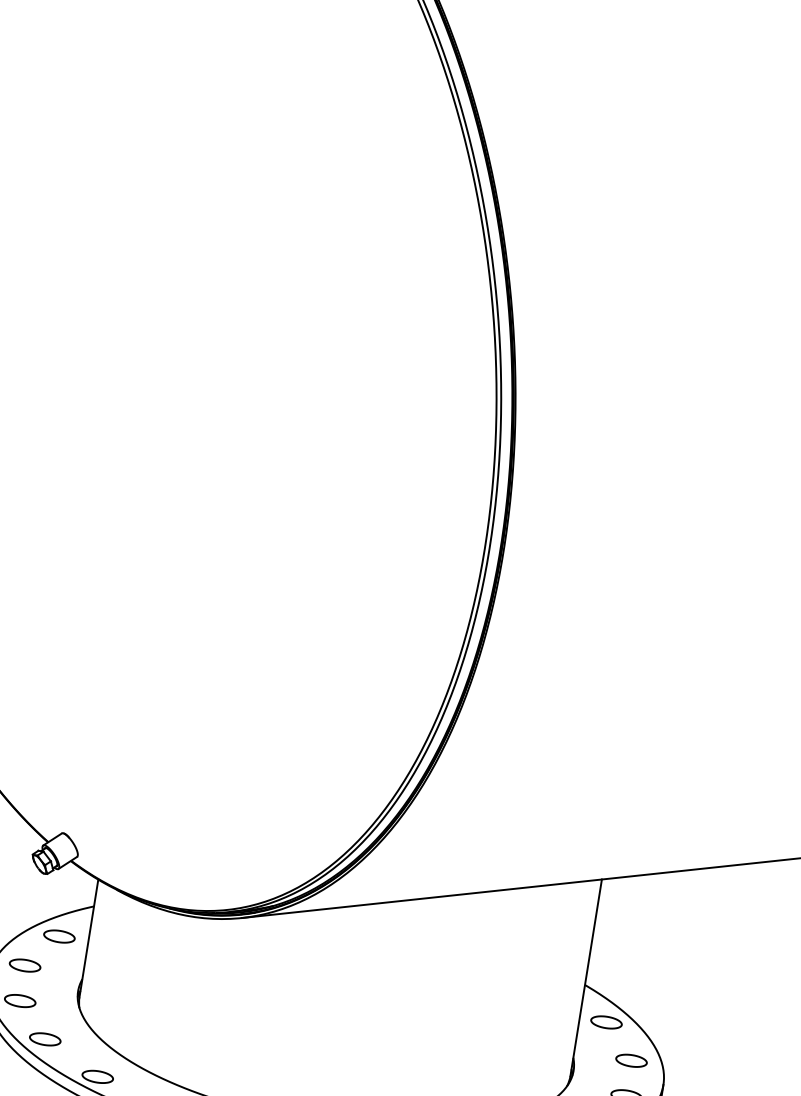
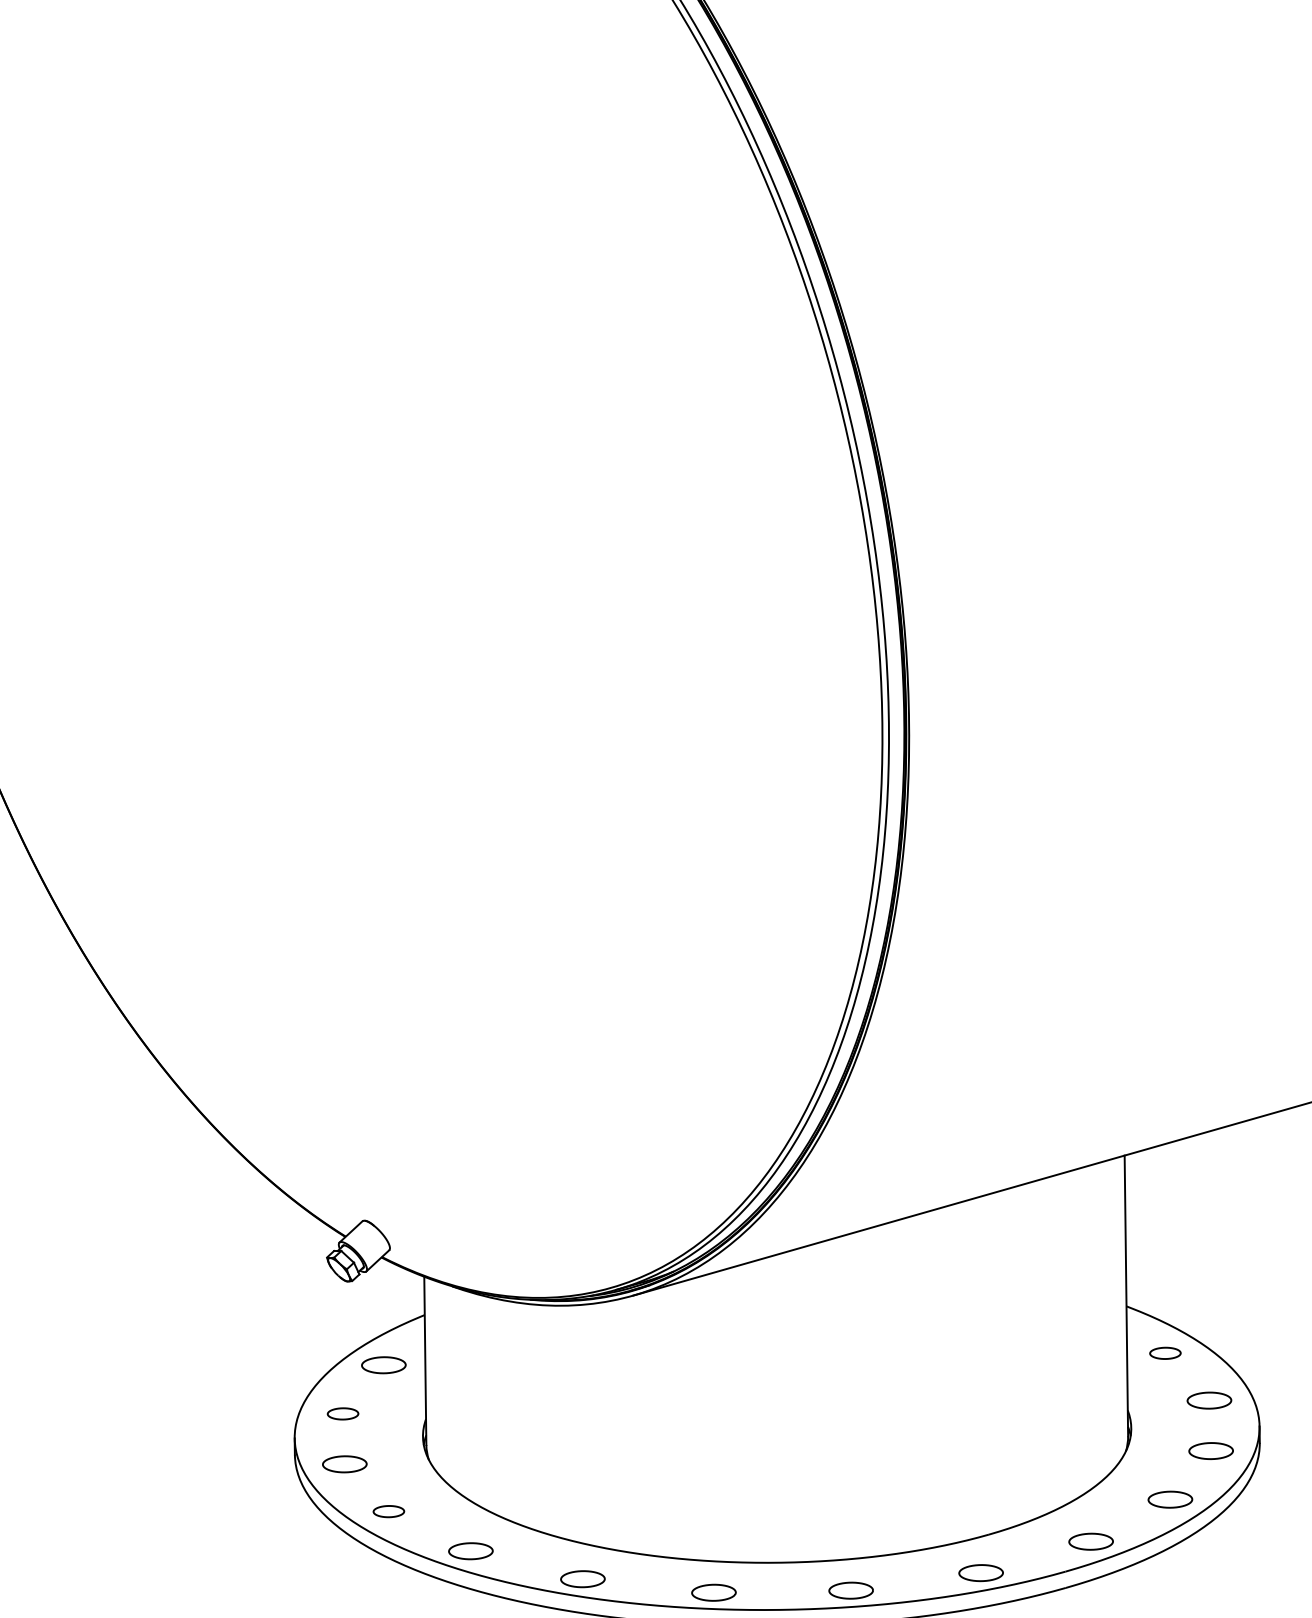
part: (24, 965) -> (342, 1413), size x0.7
part: (606, 1022) -> (1165, 1353), size x0.7
part: (45, 1039) -> (388, 1511), size x0.7

